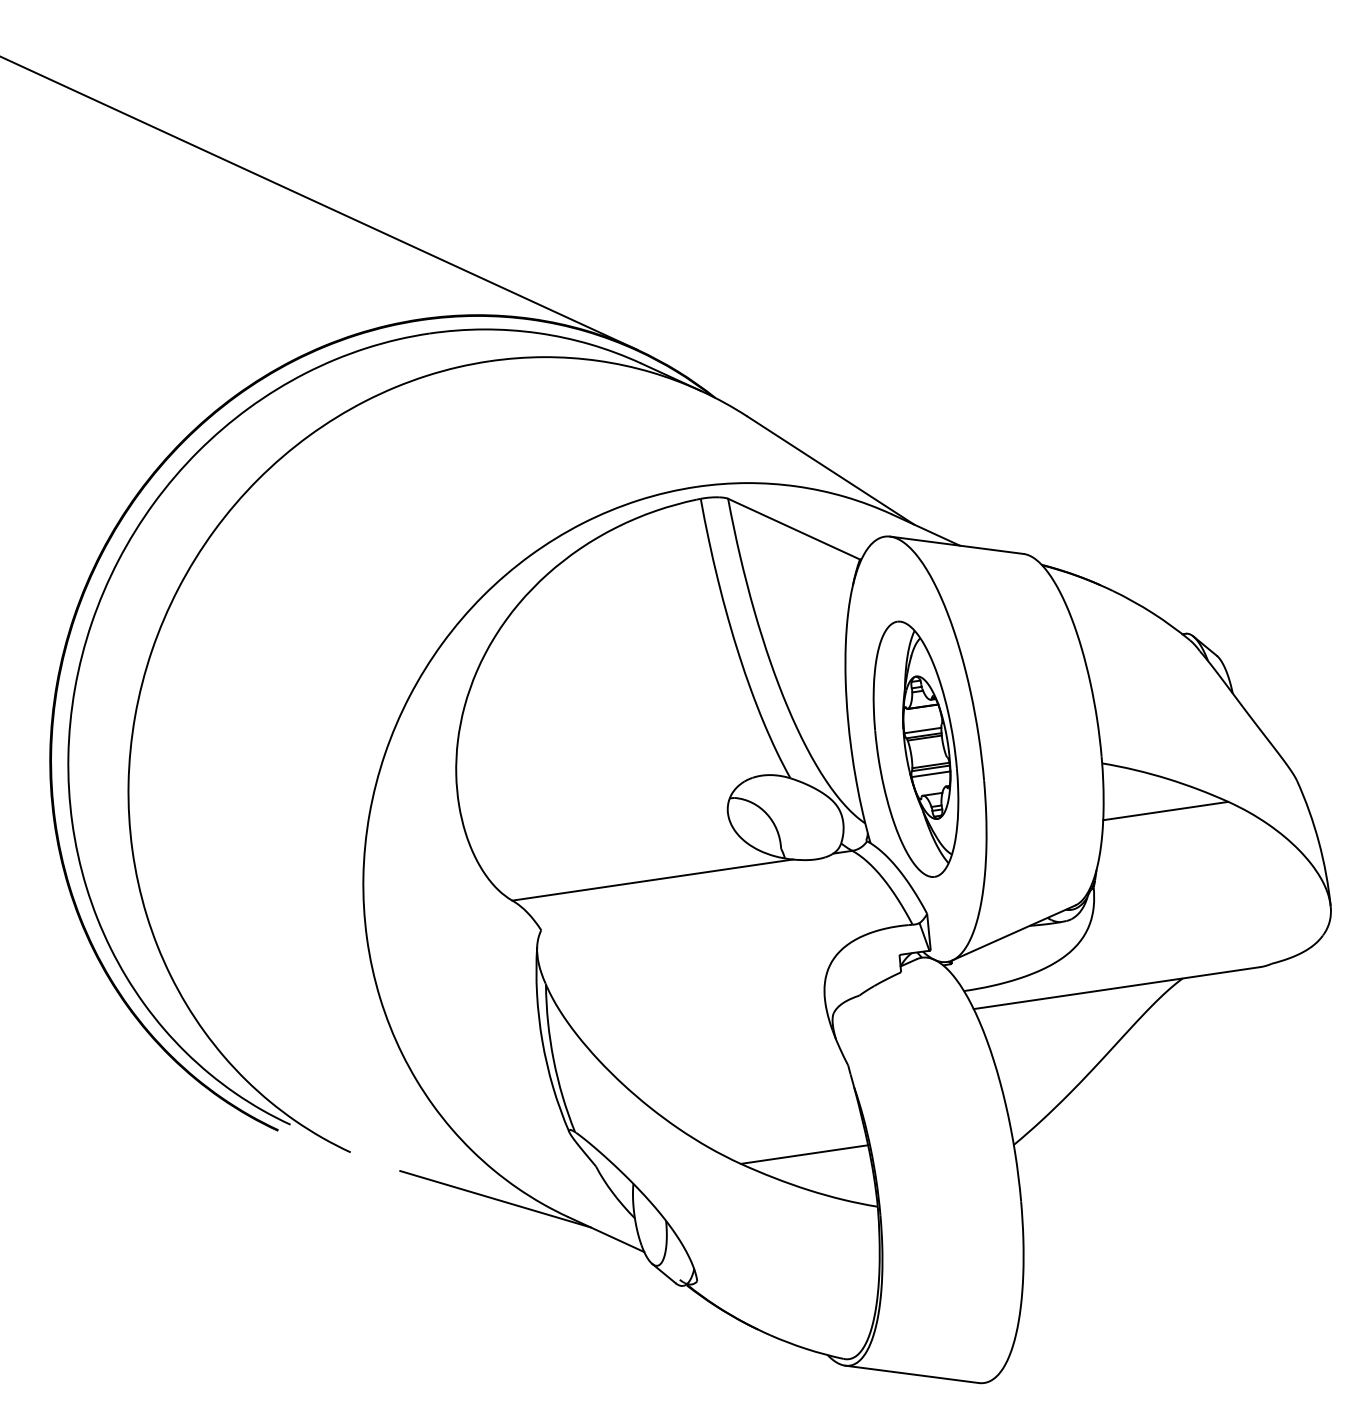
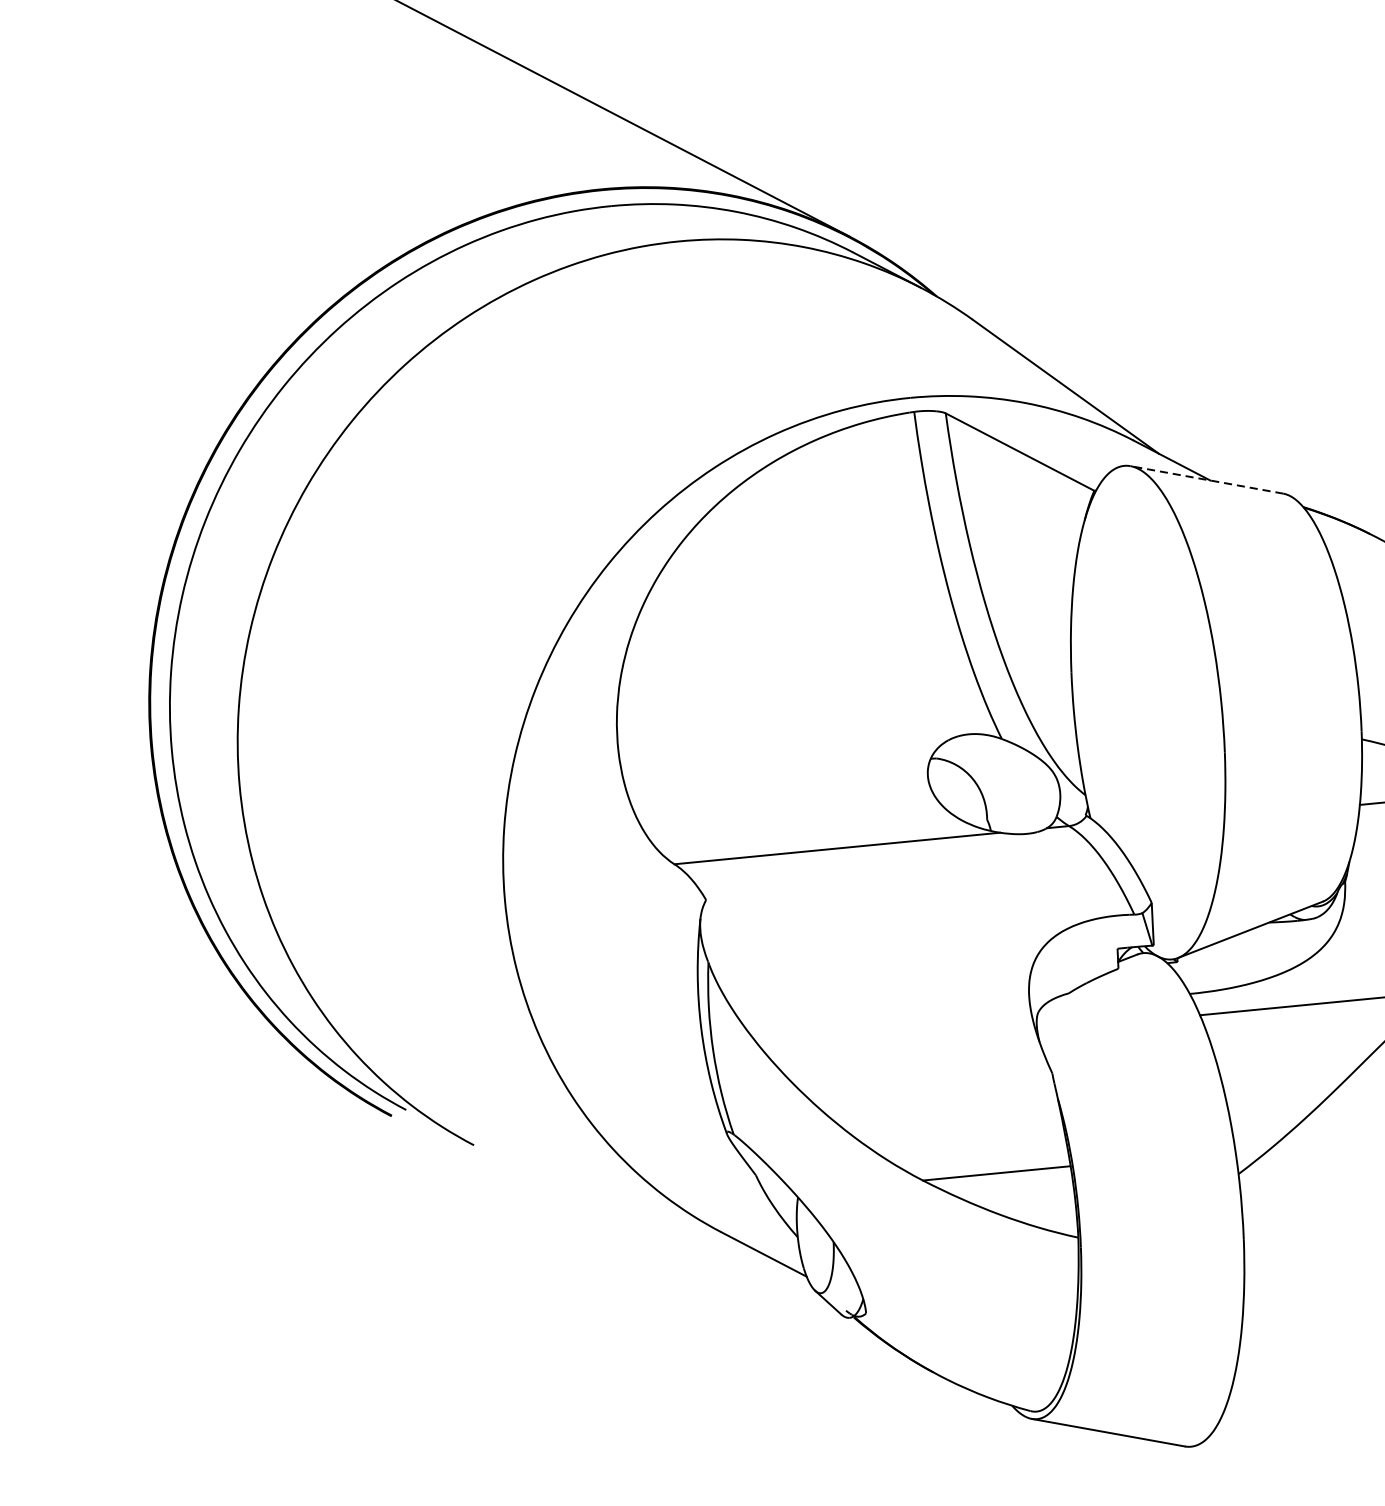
line: (956, 545) -> (1206, 480), solid -> dashed
part: (915, 748) -> (1147, 711), removed
line: (495, 1199) -> (638, 1207), removed

